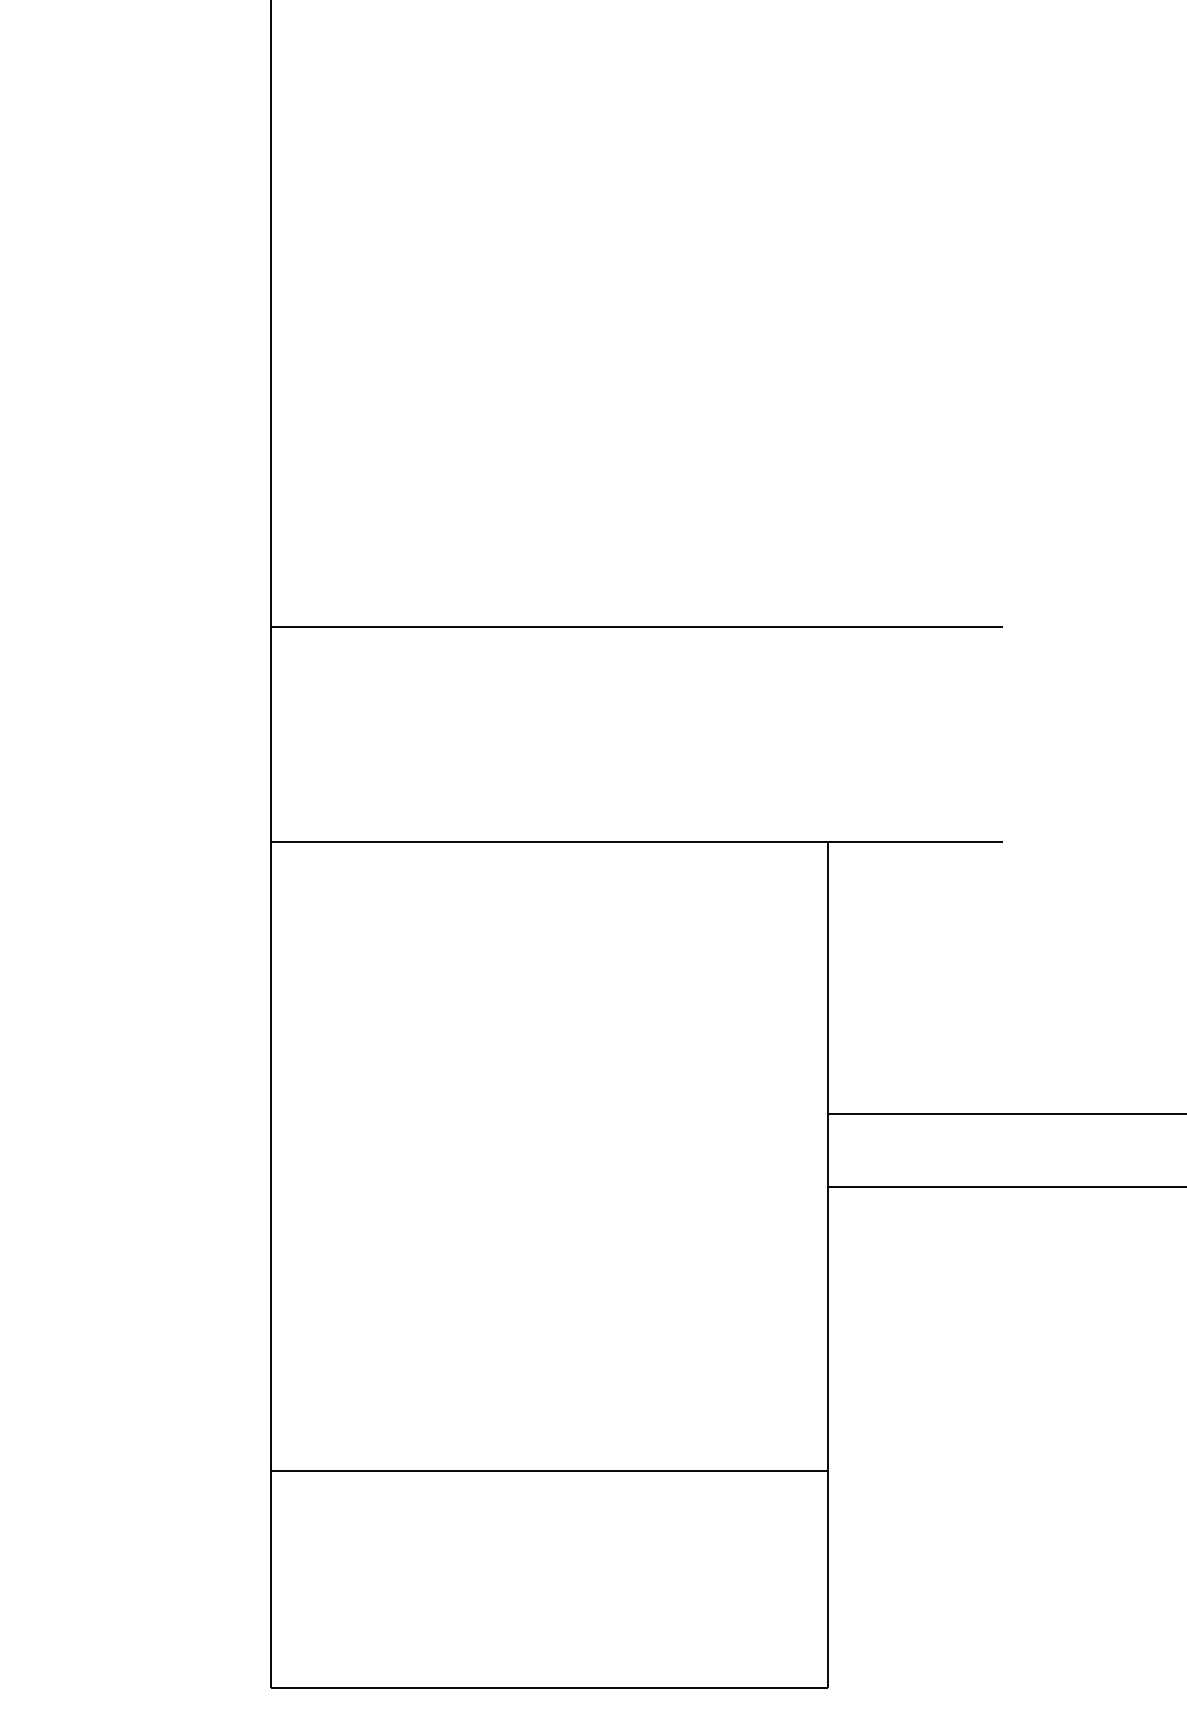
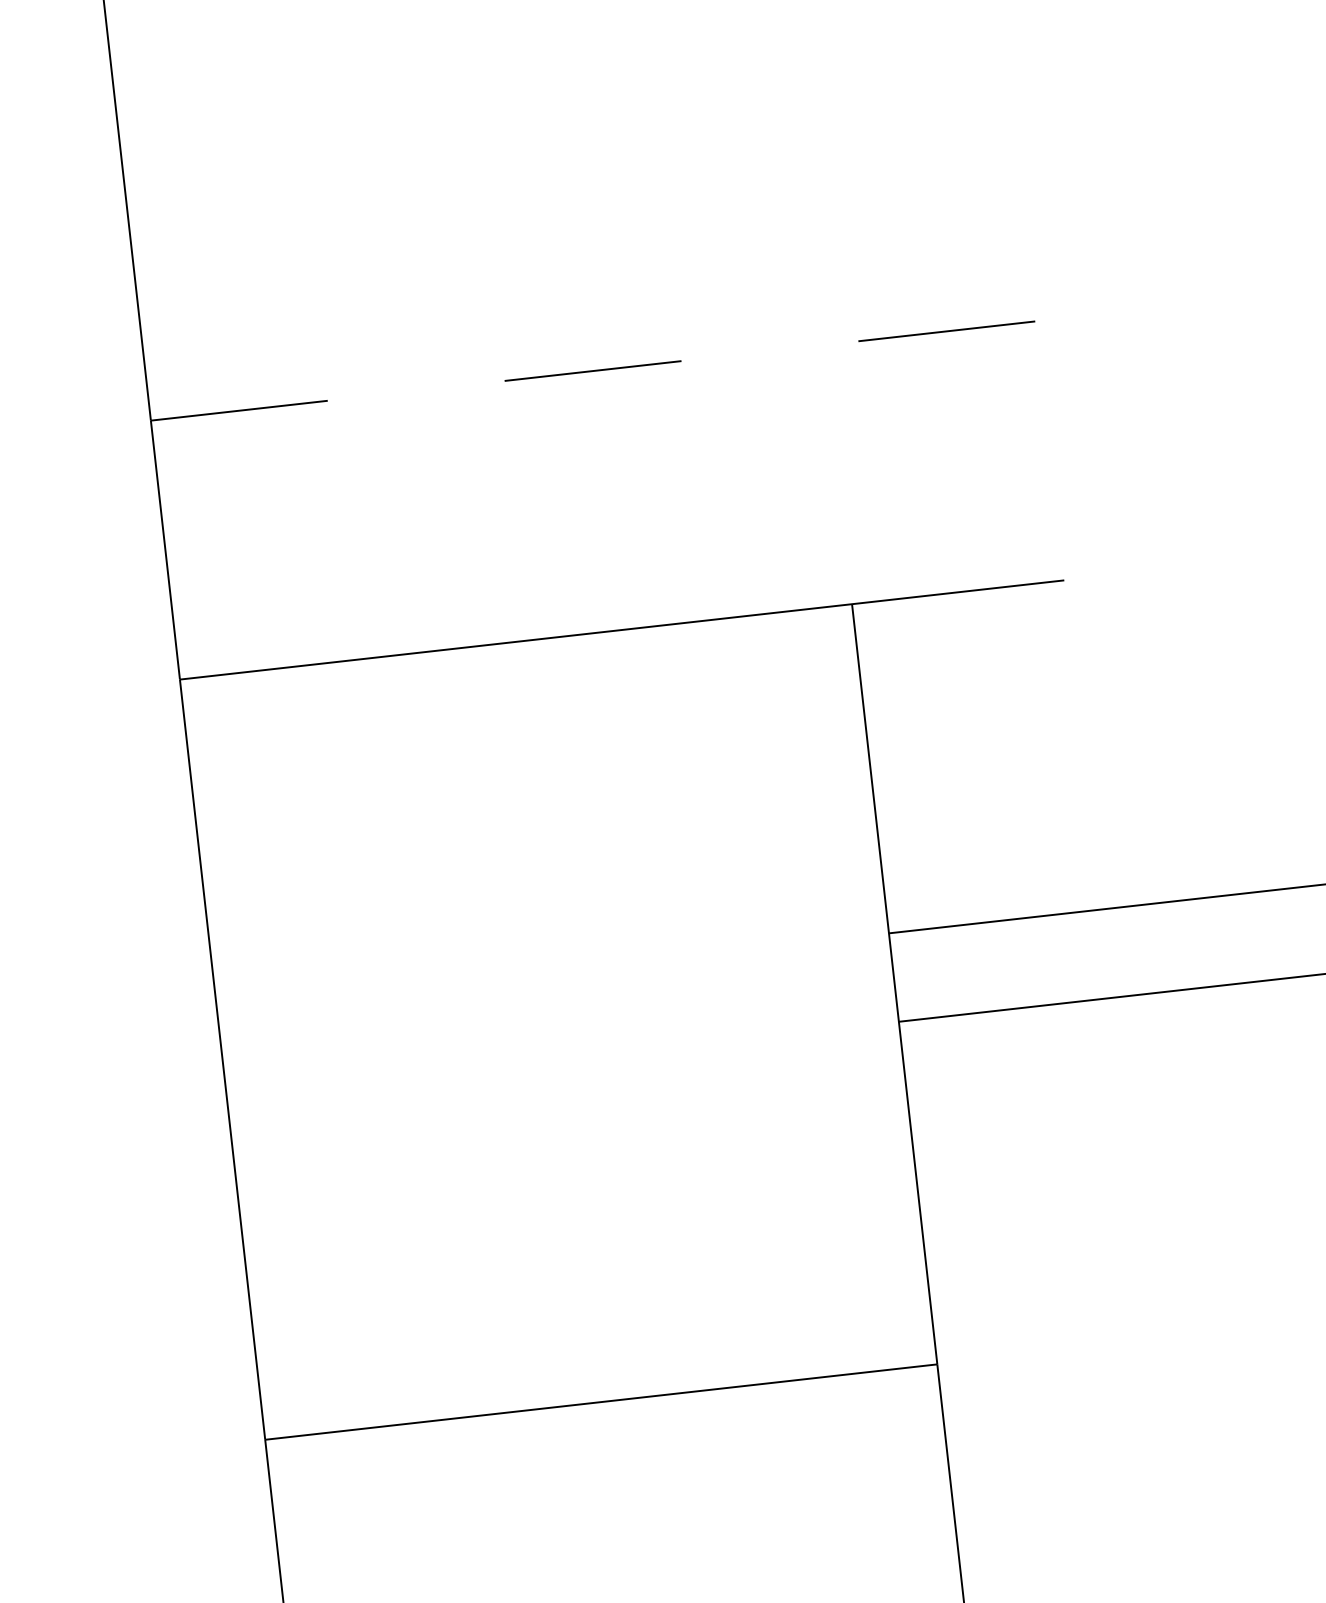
line: (637, 627) -> (593, 371), solid -> dashed

